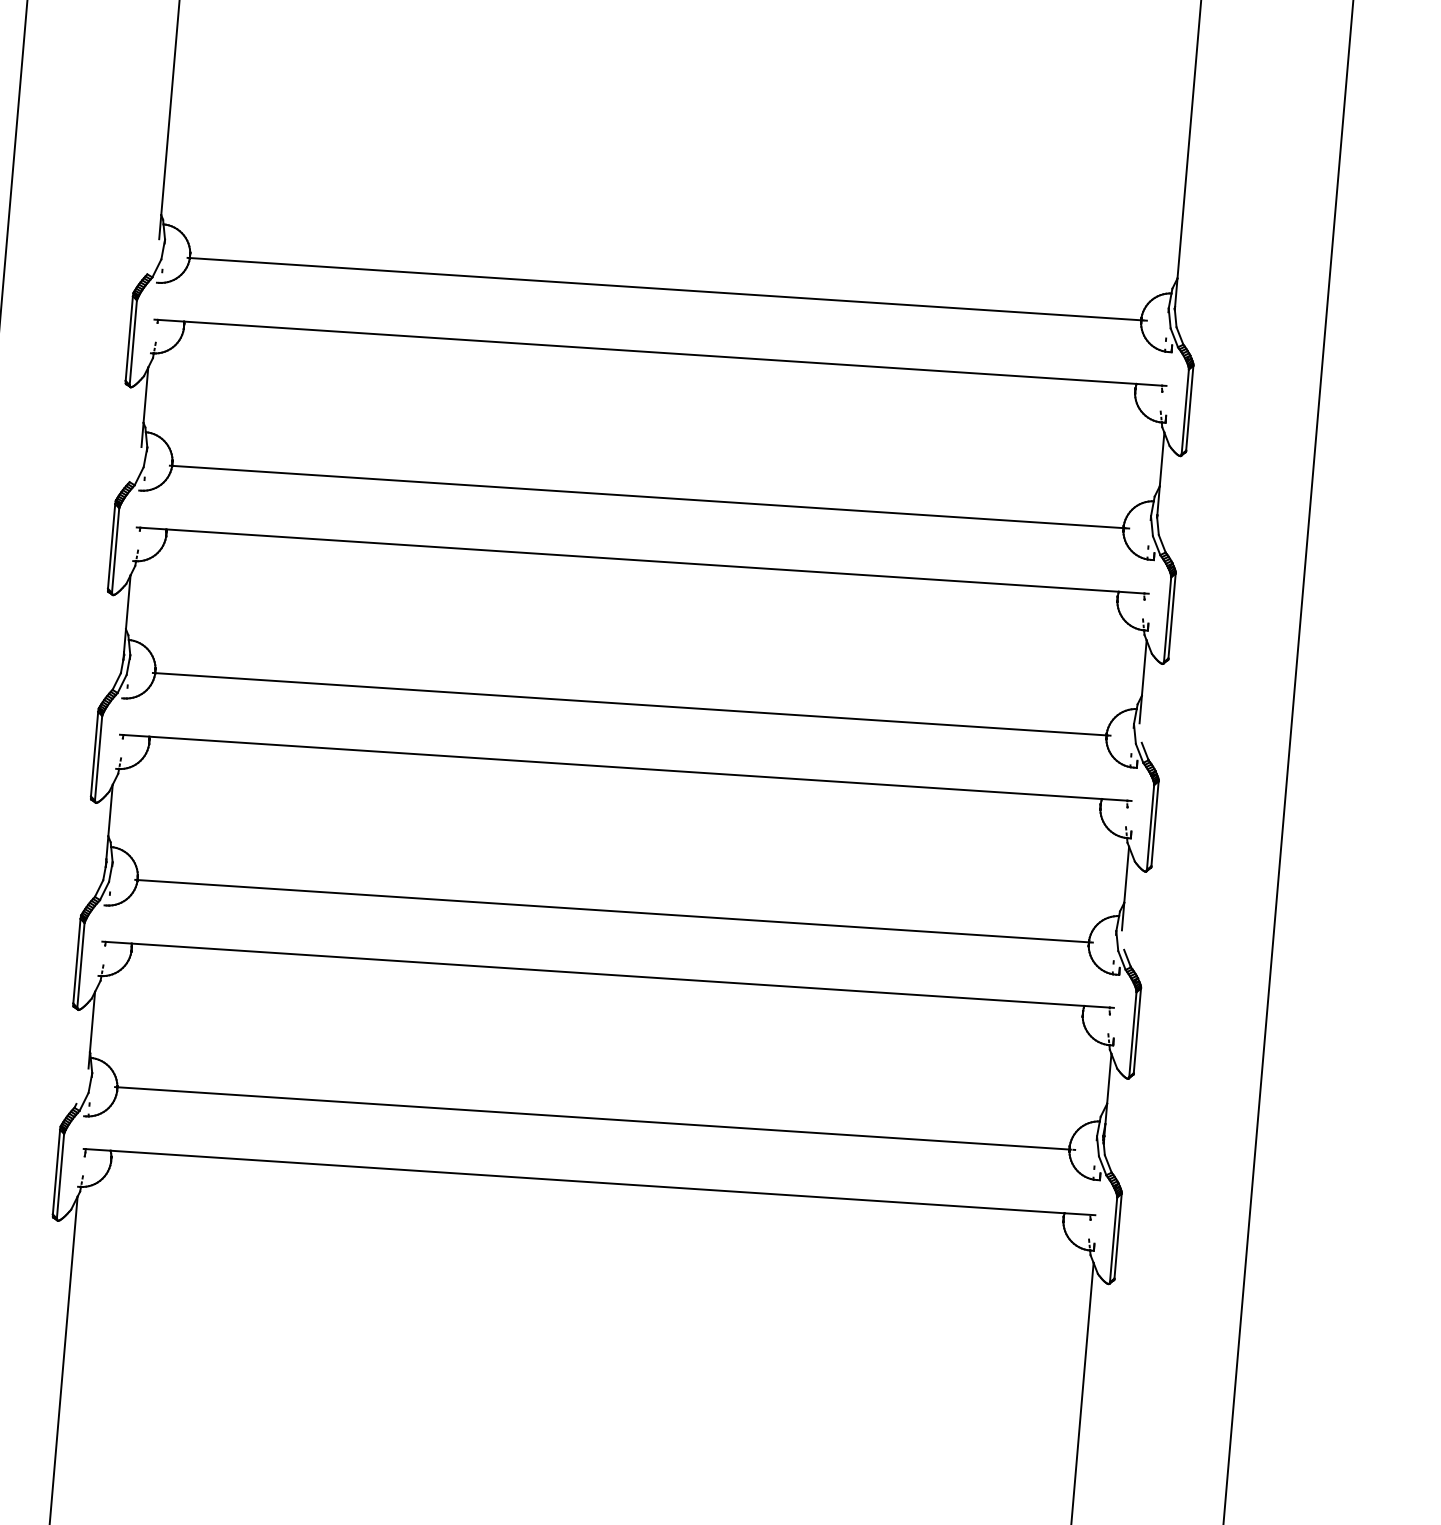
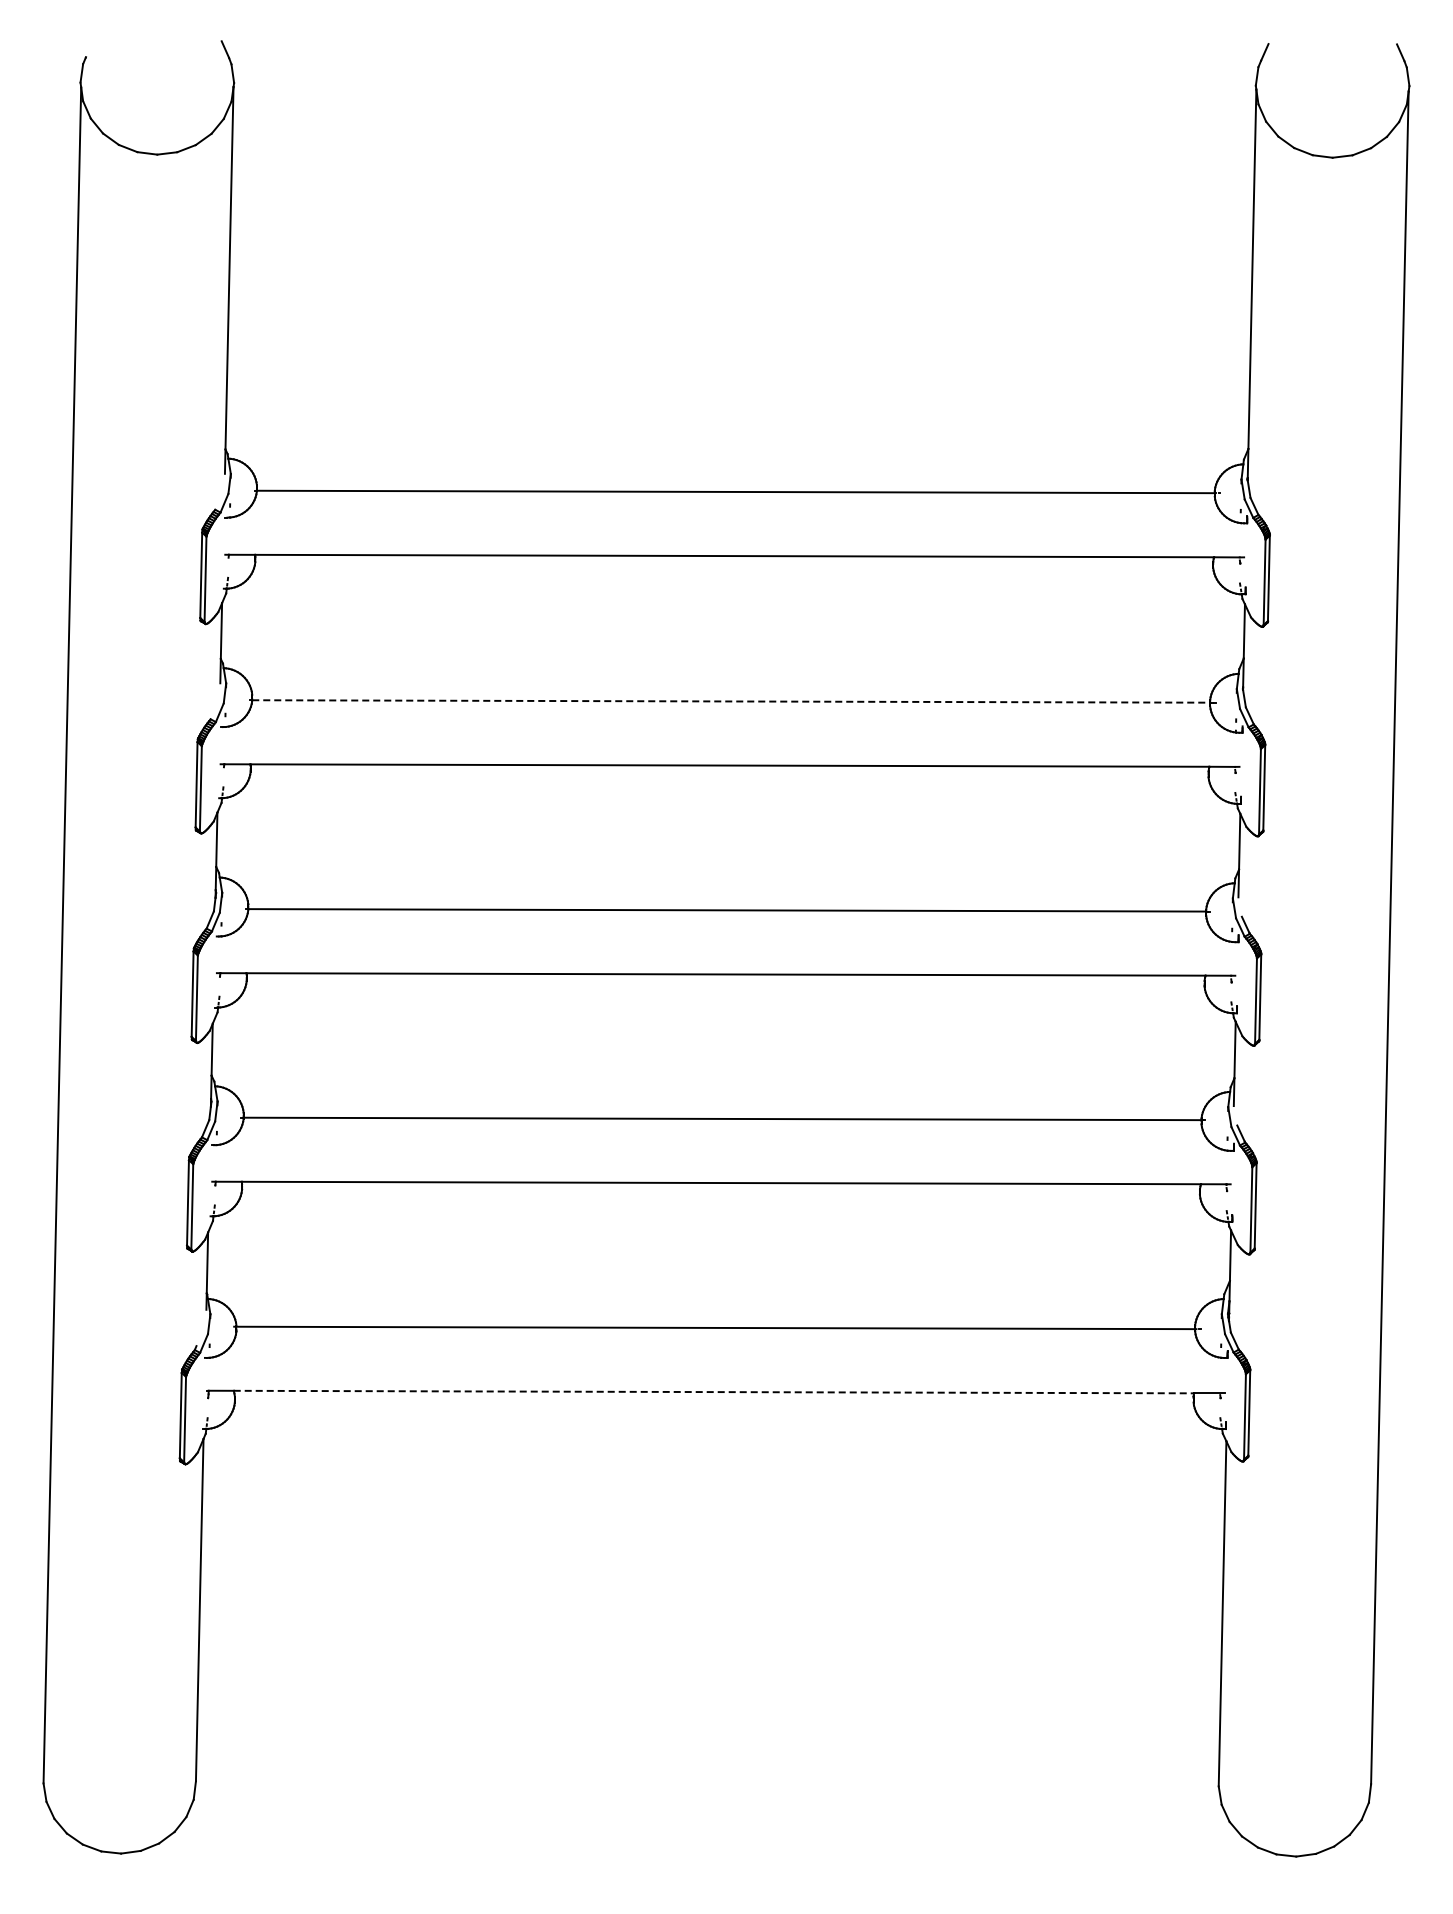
line: (648, 497) -> (731, 701), solid -> dashed
line: (588, 1182) -> (714, 1392), solid -> dashed

